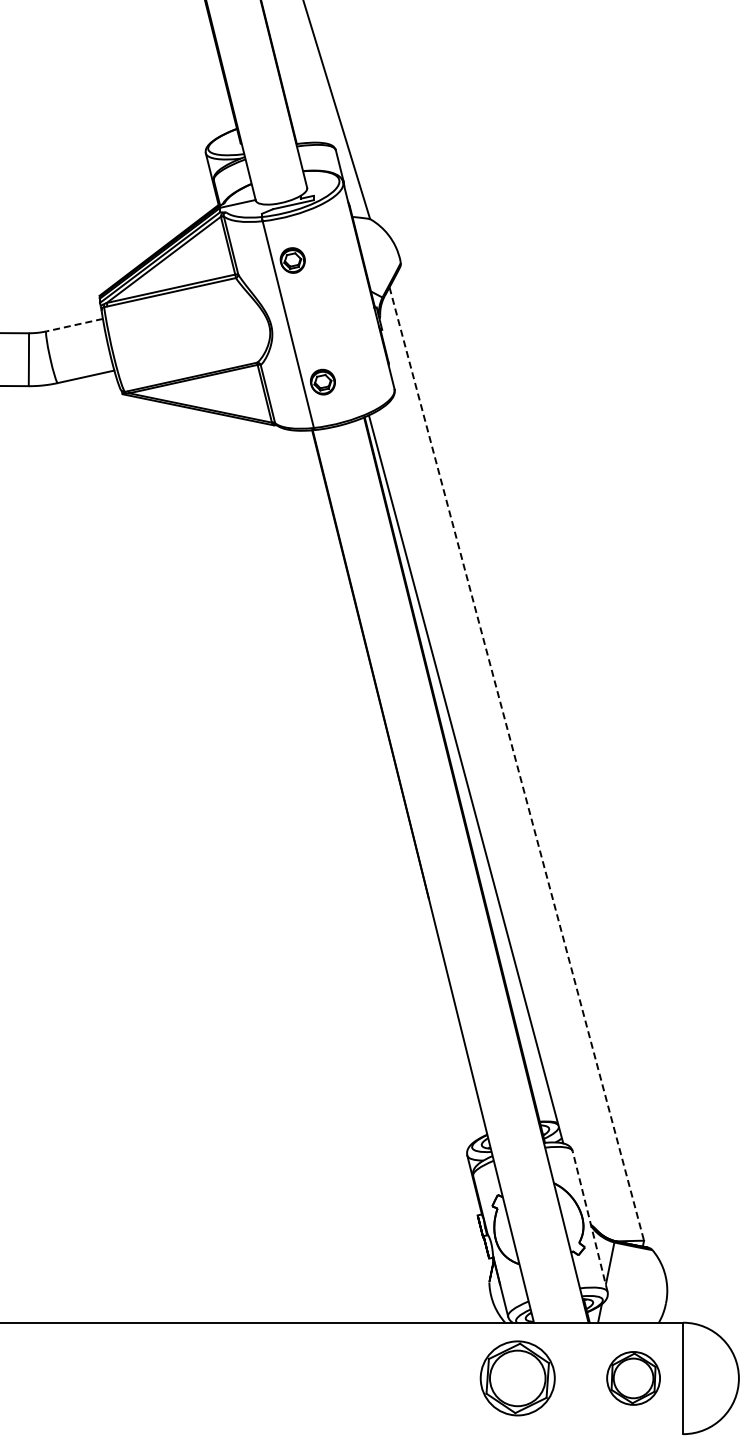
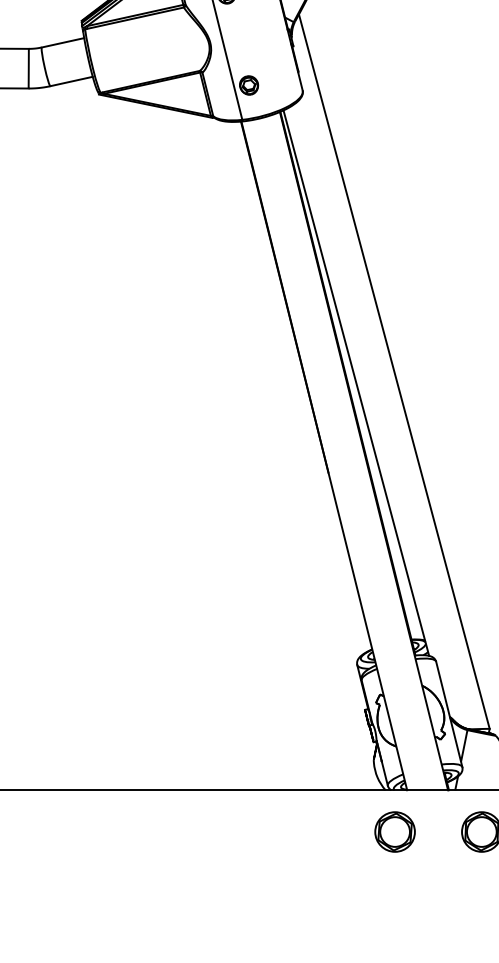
line: (74, 325) -> (62, 43), dashed -> solid
line: (516, 764) -> (394, 371), dashed -> solid
line: (590, 1221) -> (449, 714), dashed -> solid
part: (517, 1378) -> (394, 832), size x0.71

